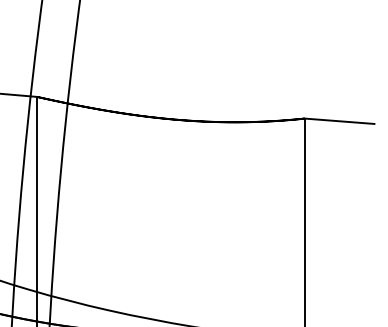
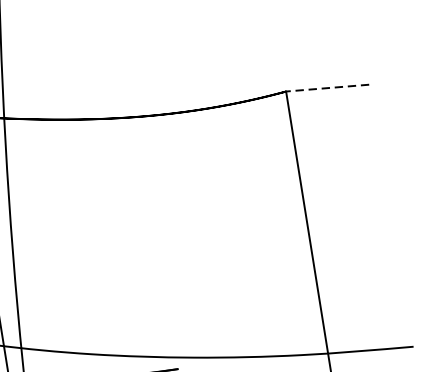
line: (338, 121) -> (326, 88), solid -> dashed

